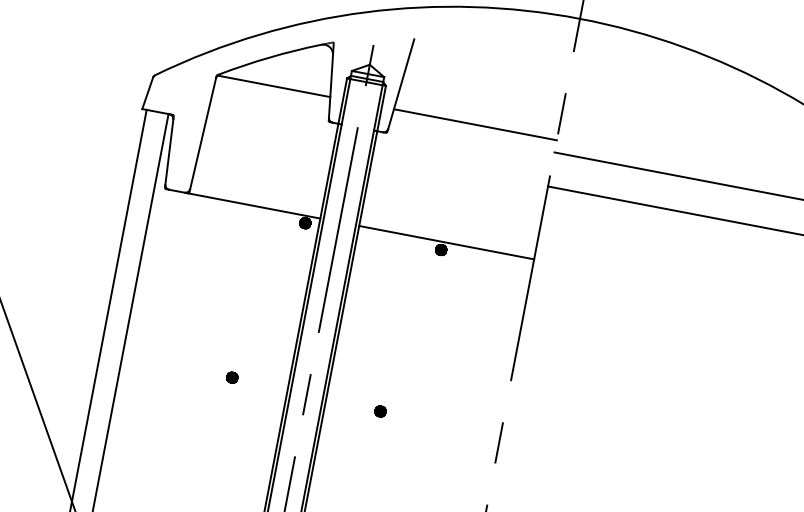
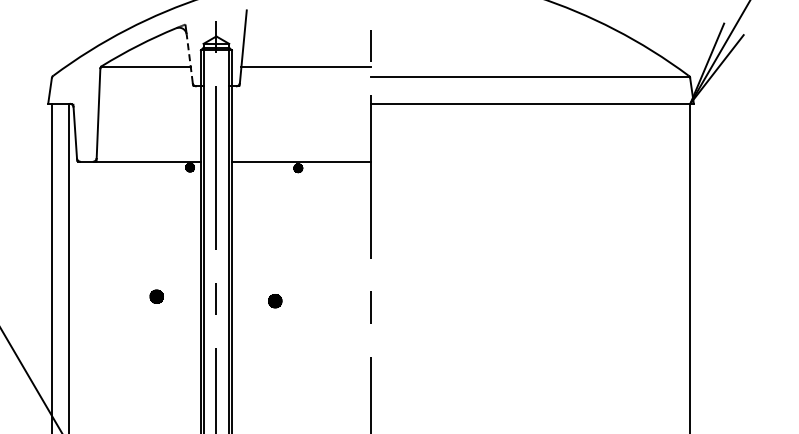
line: (330, 86) -> (189, 58), solid -> dashed
part: (232, 377) -> (156, 296), size x1.6
part: (380, 410) -> (275, 300), size x1.6

